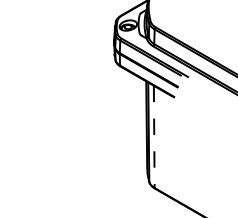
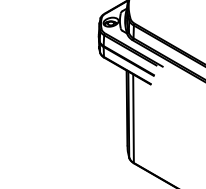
line: (154, 137) -> (133, 119), dashed -> solid

